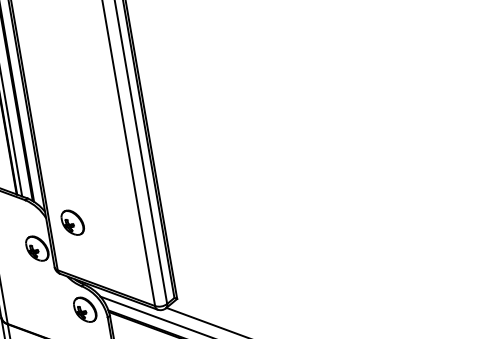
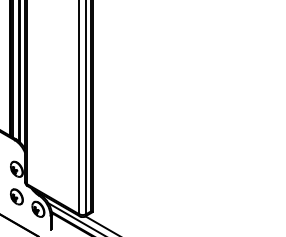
part: (71, 222) -> (16, 196), moved

